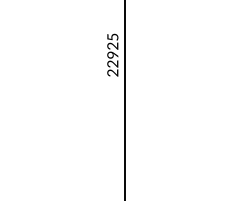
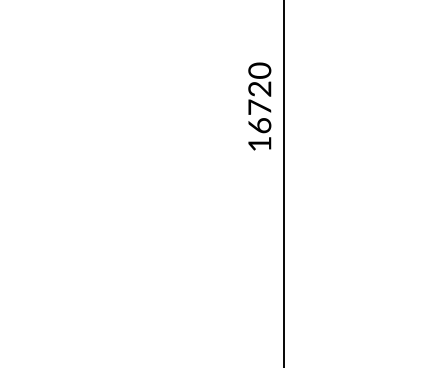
text: (112, 54) -> (259, 106), 22925 -> 16720

